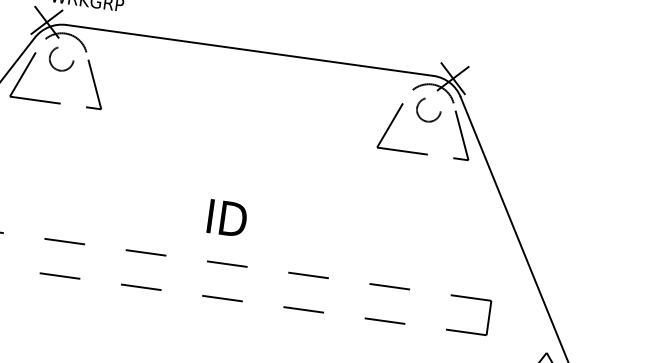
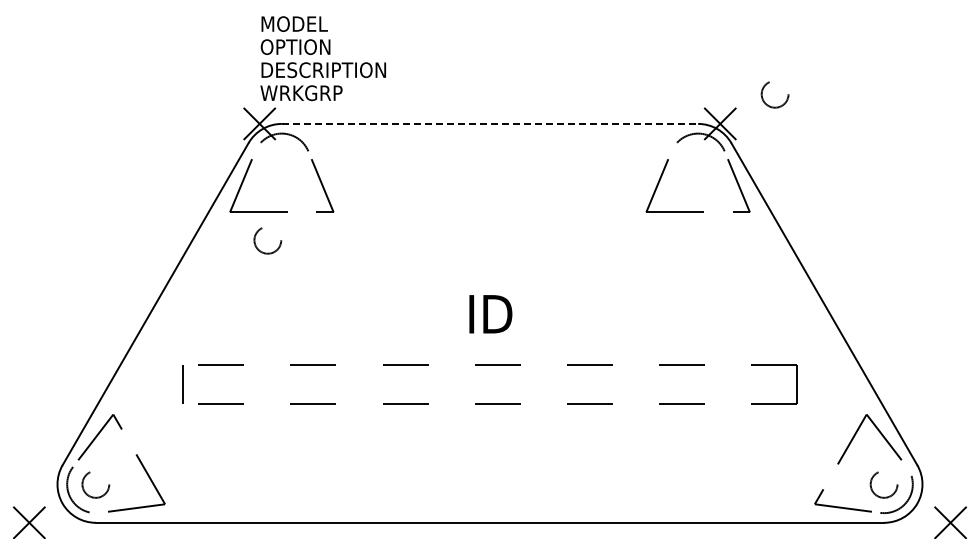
line: (250, 50) -> (490, 123), solid -> dashed
circle: (61, 58) -> (267, 240), moved
circle: (428, 109) -> (774, 94), moved

